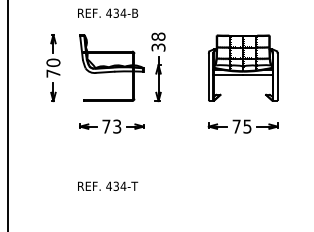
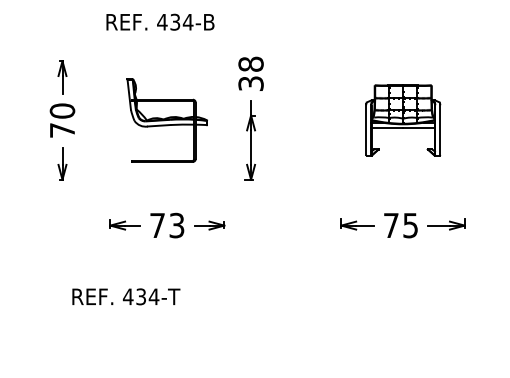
part: (111, 67) -> (166, 119), size x0.7
part: (243, 67) -> (403, 119), size x0.6
text: (108, 185) -> (127, 295), moved

